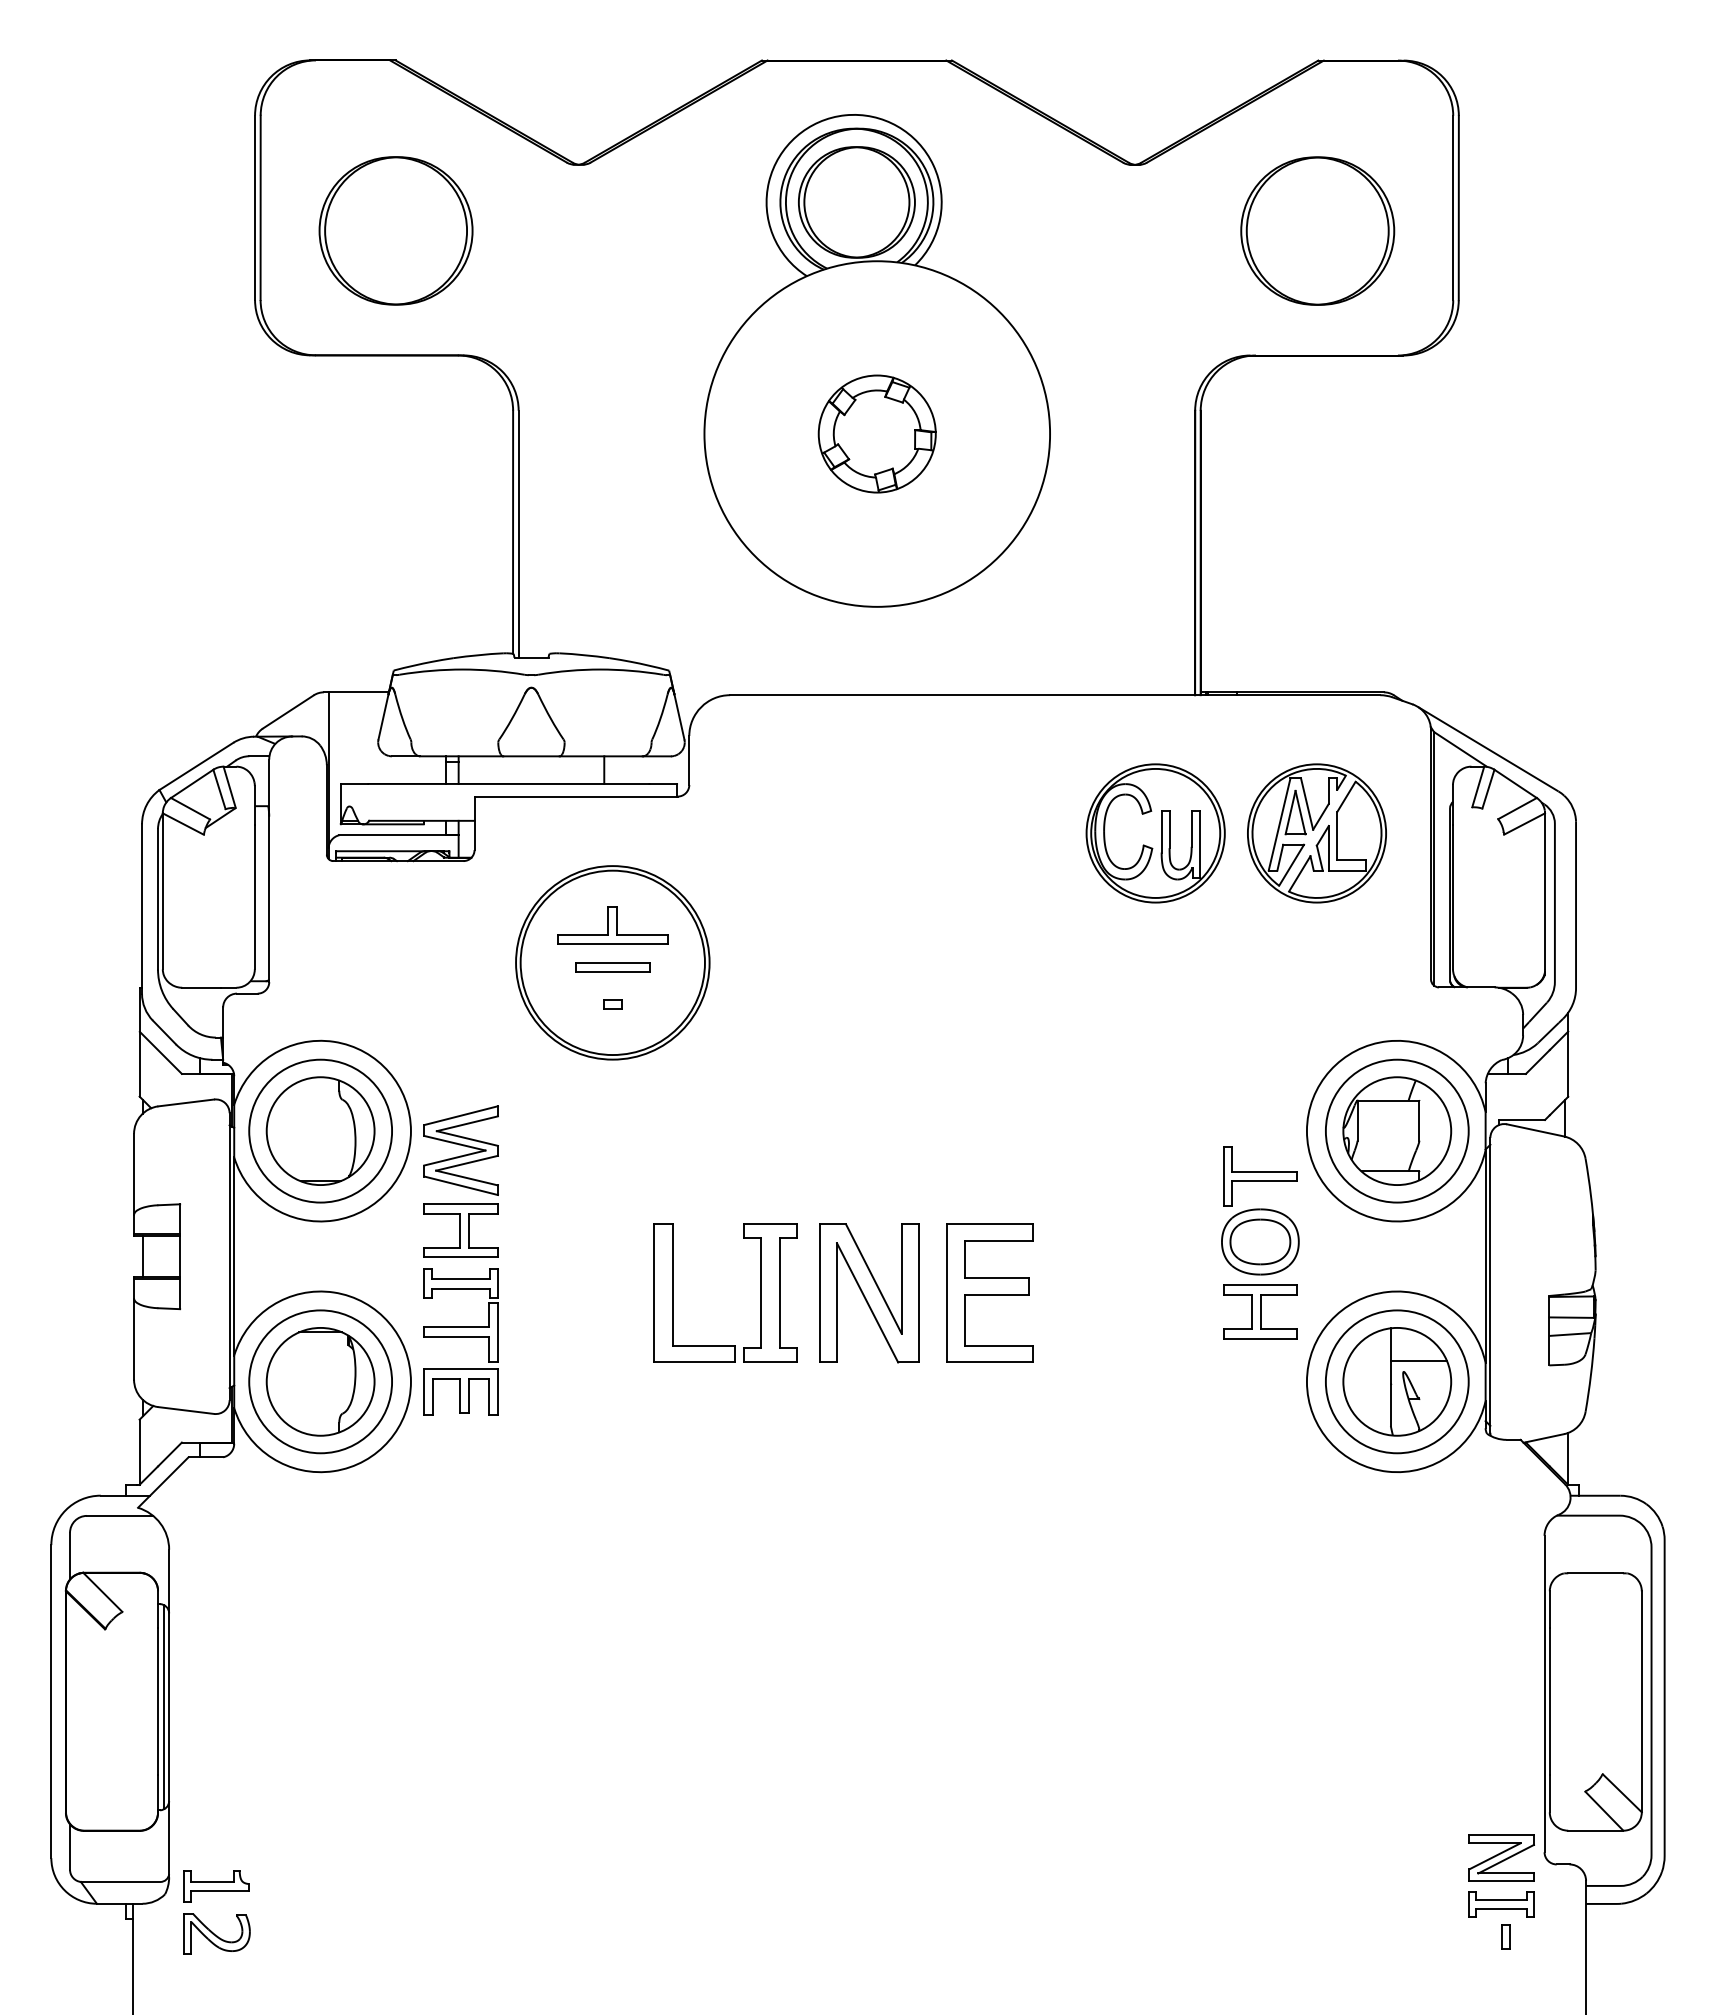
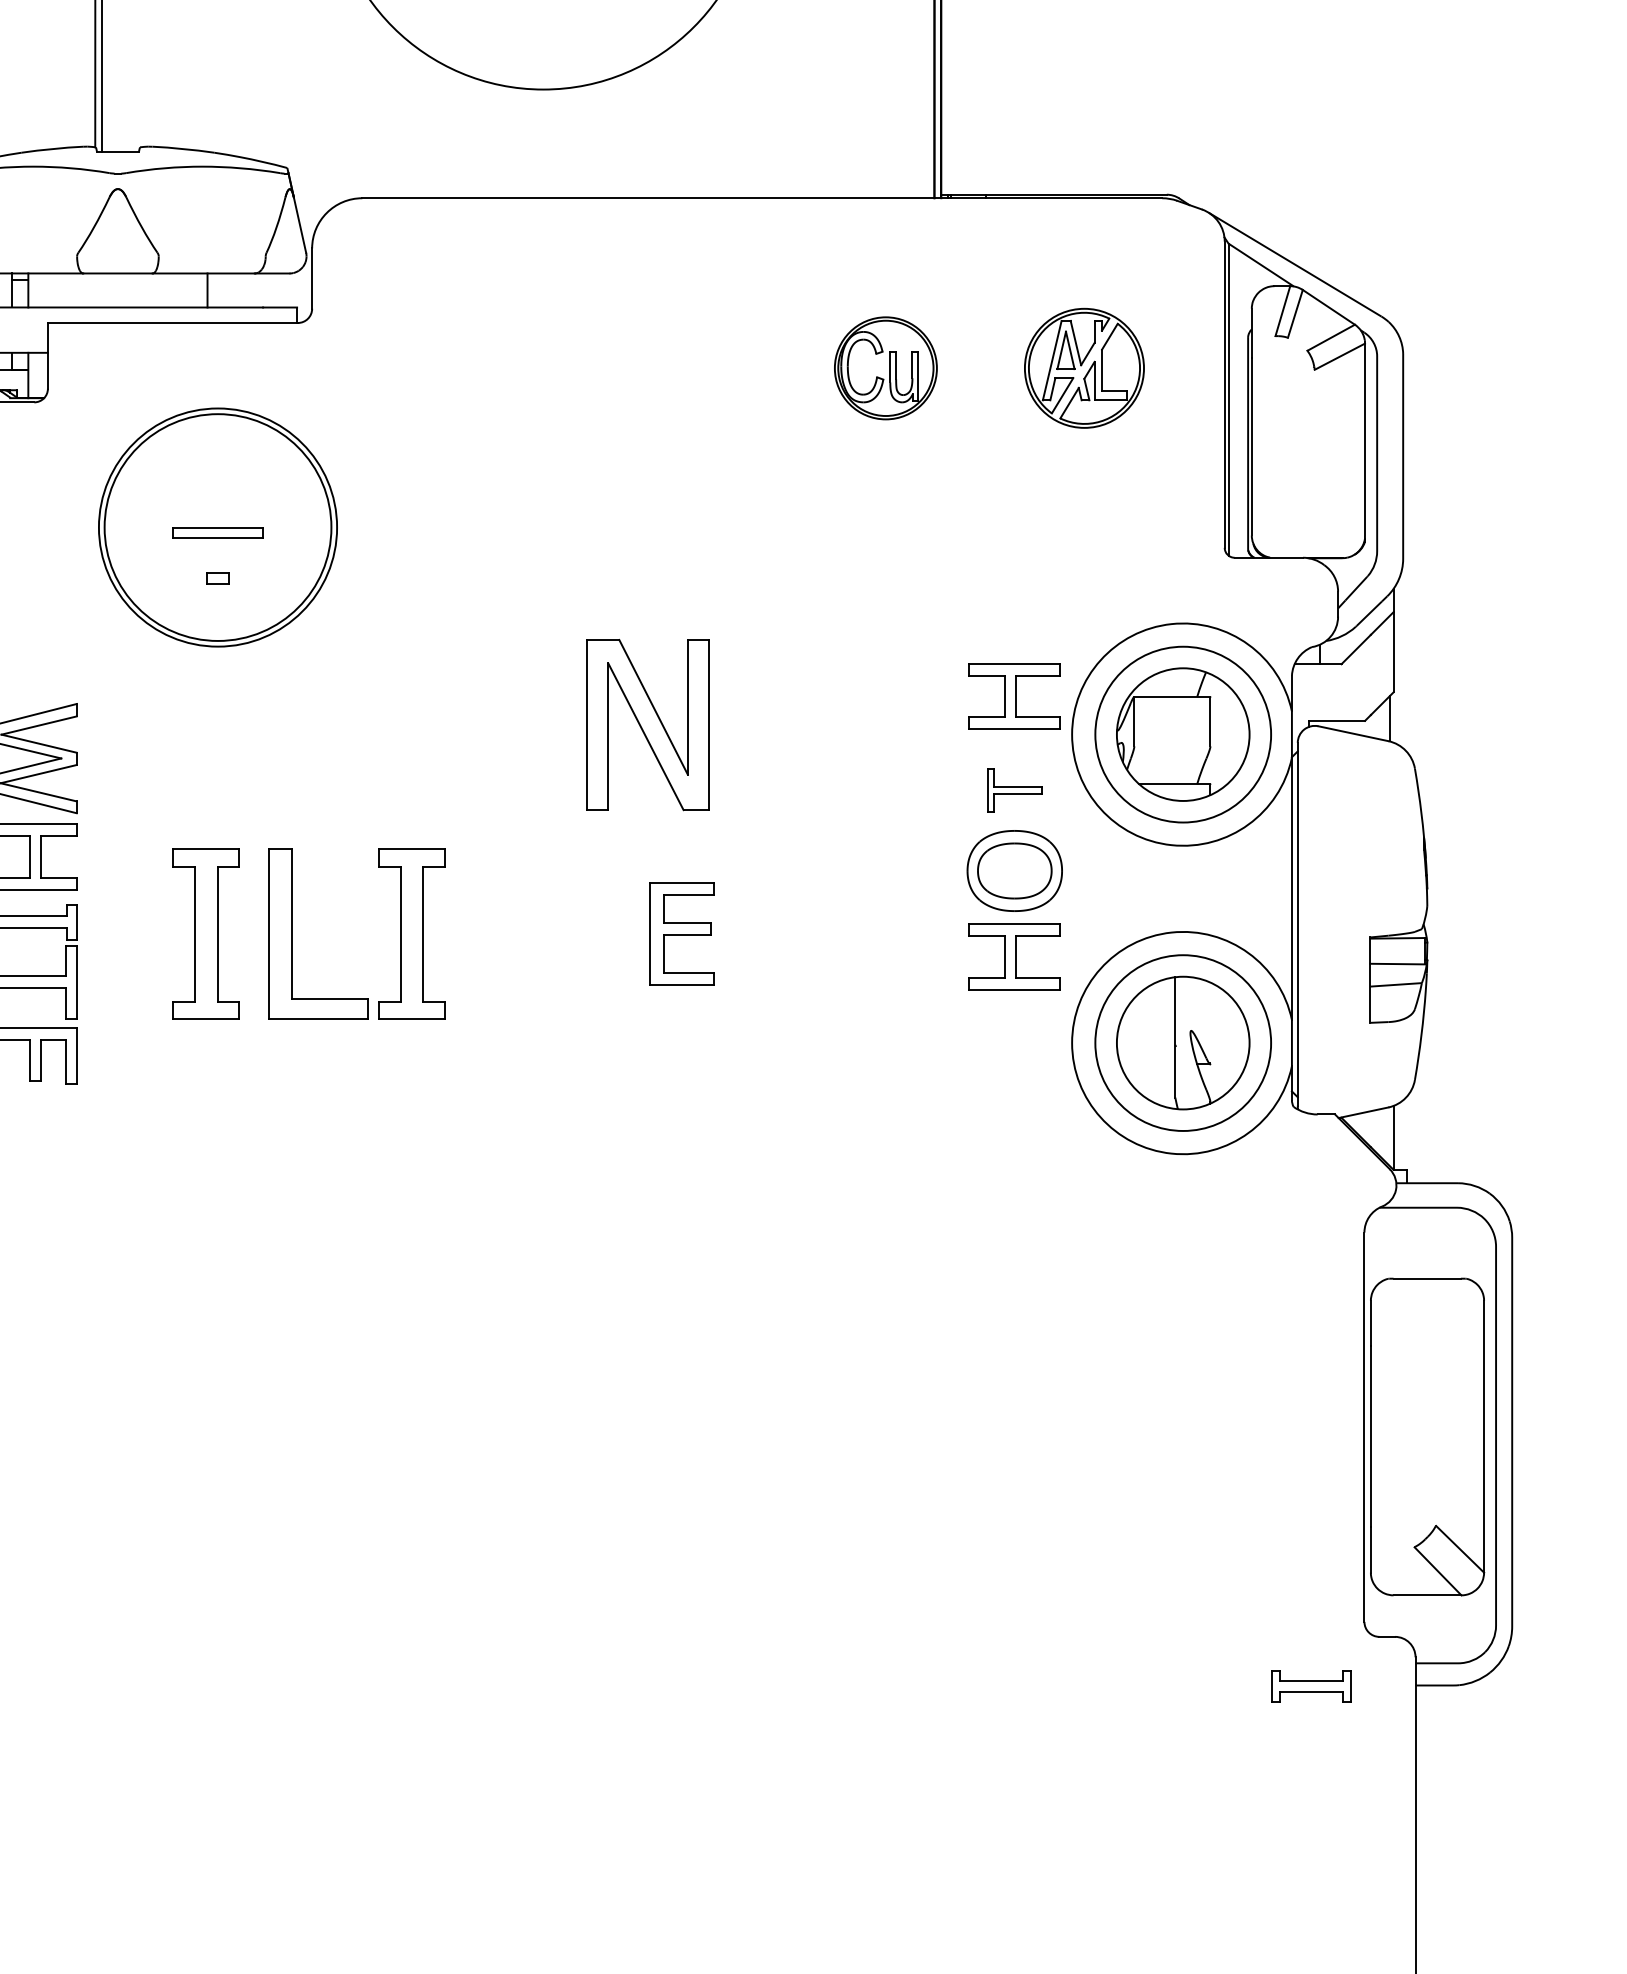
part: (1155, 833) -> (885, 368), size x0.6
part: (1316, 833) -> (1083, 368), size x0.7
part: (612, 925) -> (217, 481), removed
part: (1260, 1099) -> (1014, 695), added
part: (1260, 1176) -> (1014, 790), size x0.6
part: (603, 1292) -> (206, 933), added
part: (989, 1292) -> (681, 933), size x0.6
part: (869, 1293) -> (648, 725), moved
line: (1418, 1360) -> (1209, 1016), removed
part: (1501, 1857) -> (1311, 1628), removed
part: (1505, 1936) -> (1316, 1725), removed

